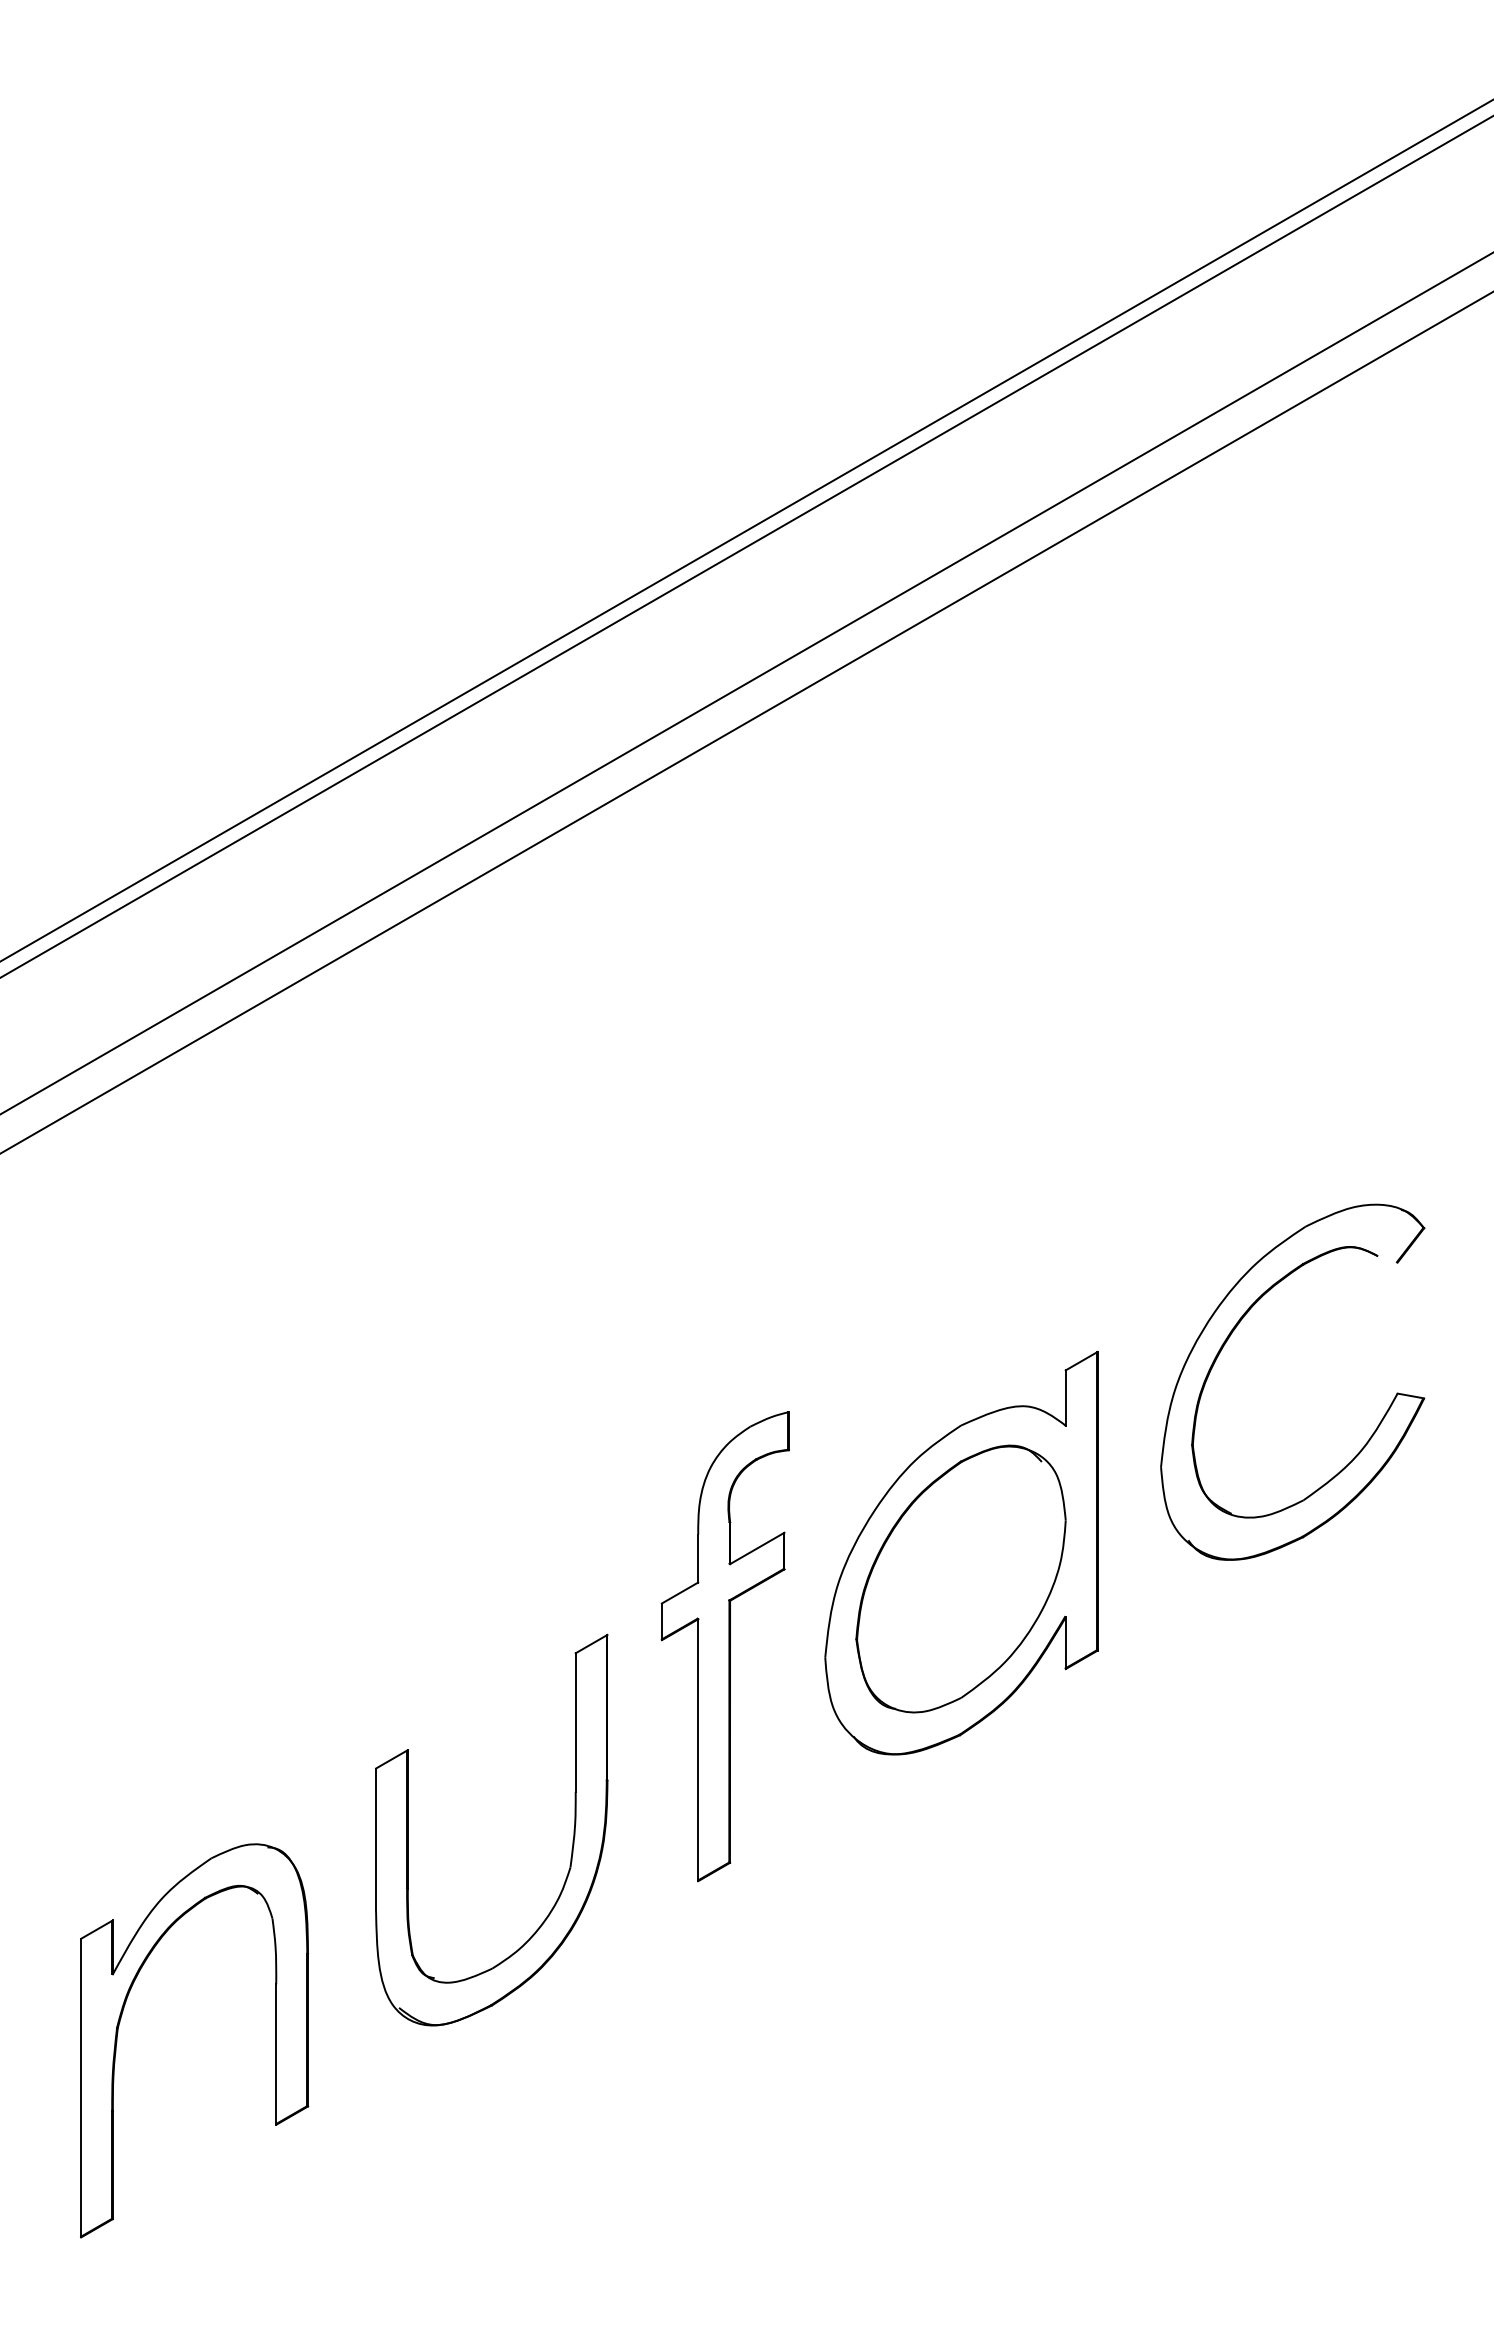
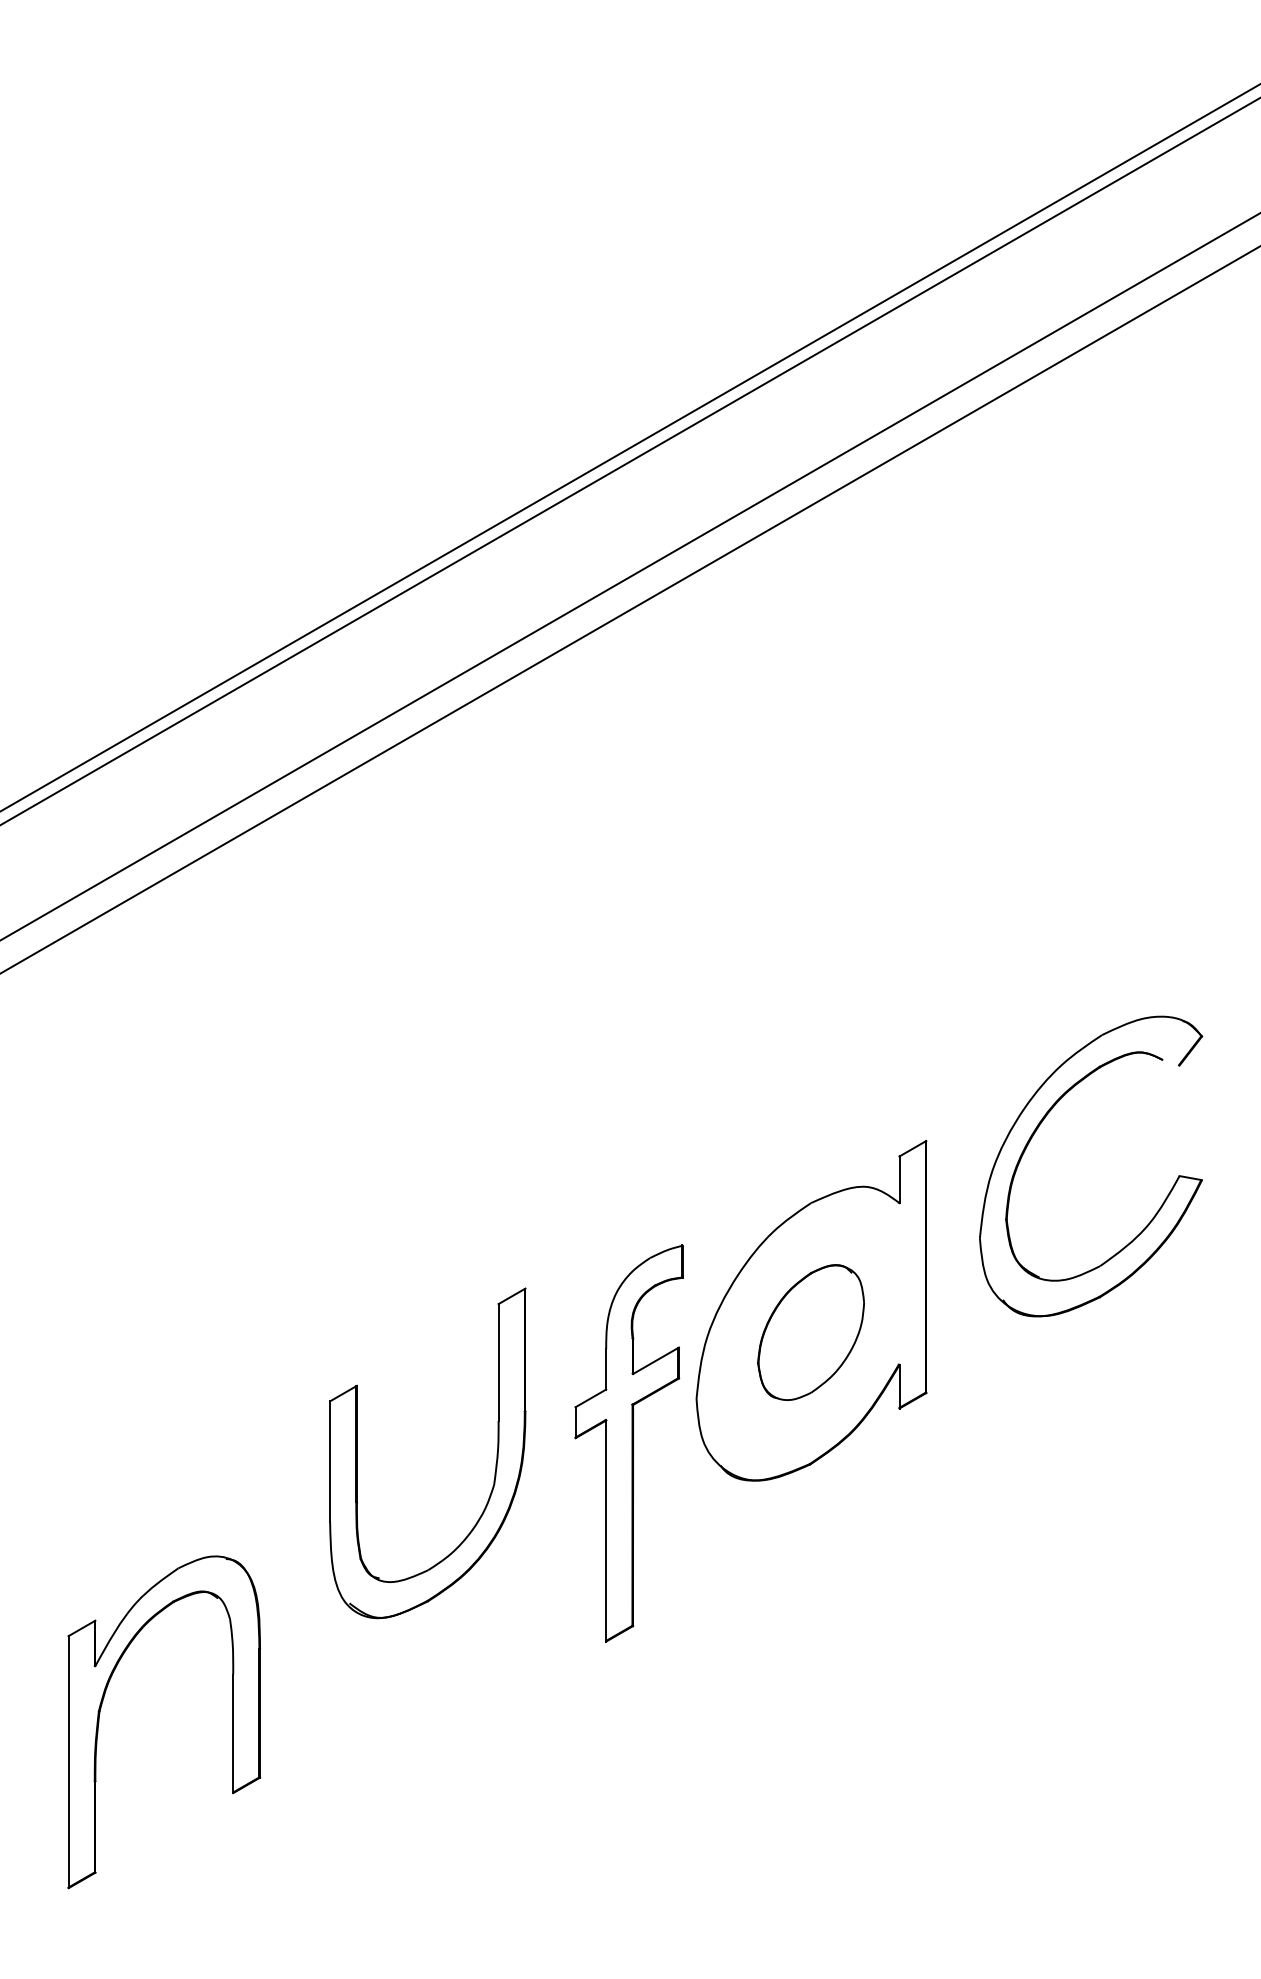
part: (960, 1578) -> (810, 1332), size x0.6
part: (724, 1646) -> (628, 1443), moved
part: (572, 1840) -> (495, 1462), moved

